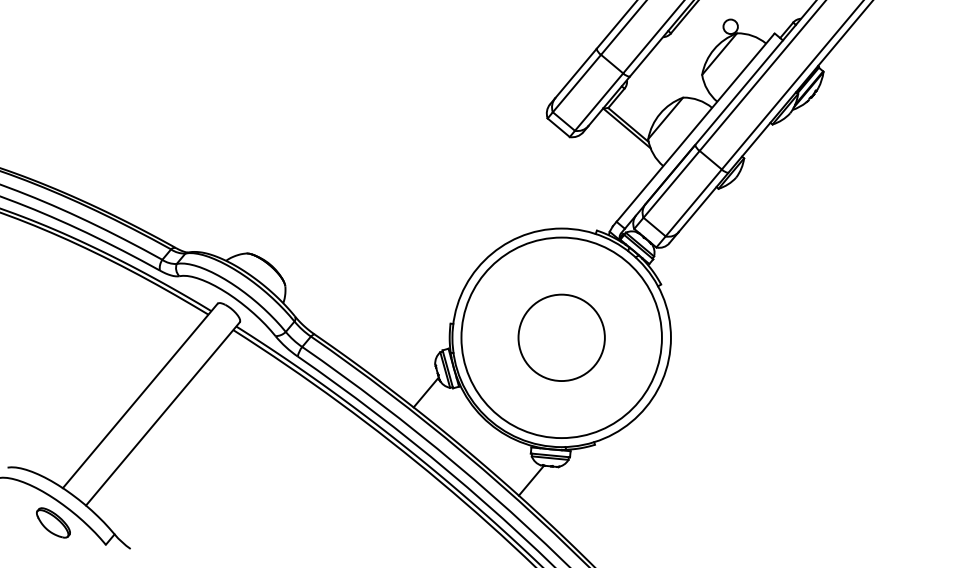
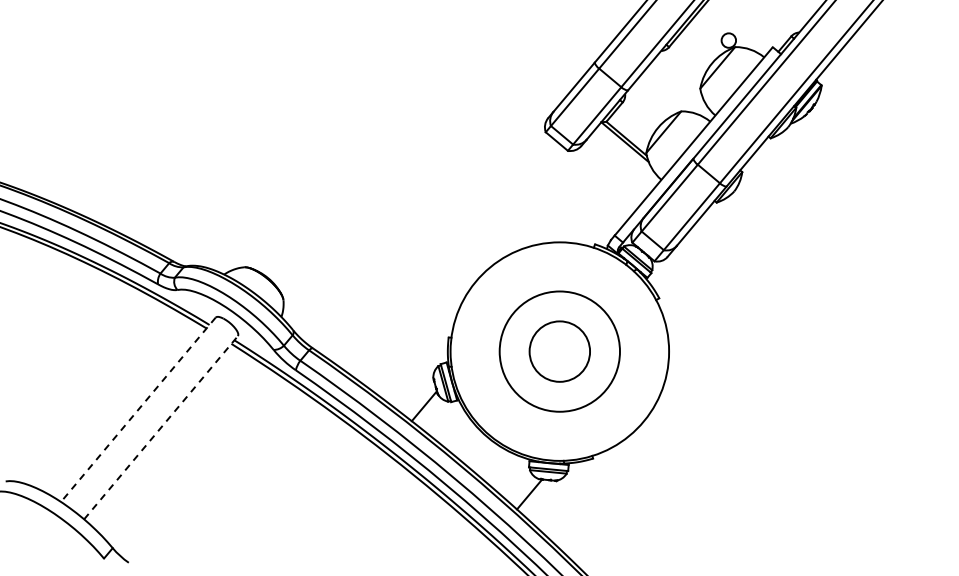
circle: (561, 337) -> (559, 351), size x0.6
circle: (561, 337) -> (559, 351), size x0.7
line: (140, 396) -> (138, 410), solid -> dashed
line: (163, 413) -> (161, 427), solid -> dashed
part: (53, 522) -> (51, 536), removed

